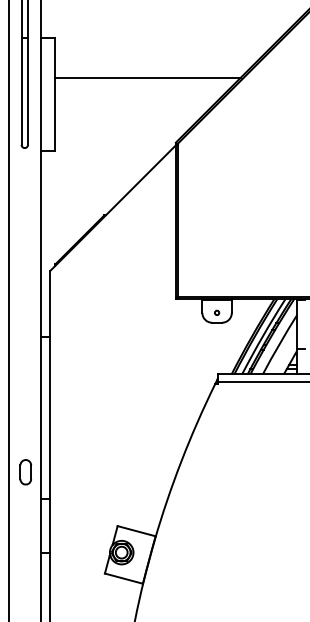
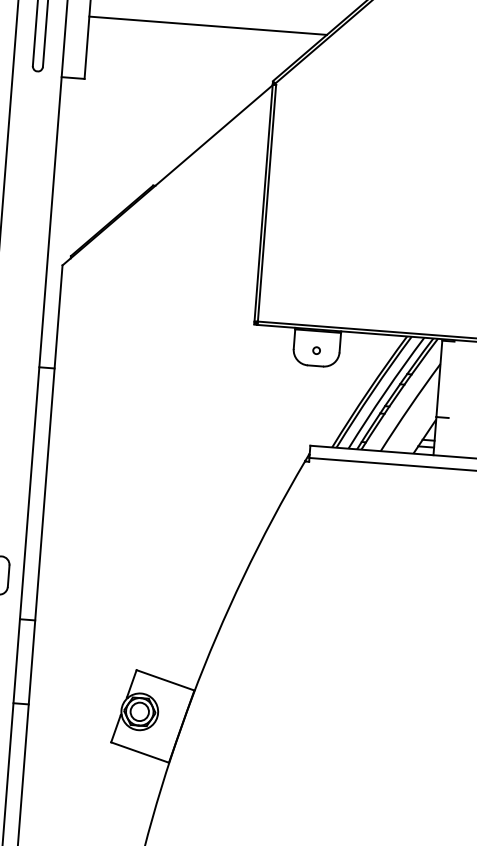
line: (131, 110) -> (207, 25), added

